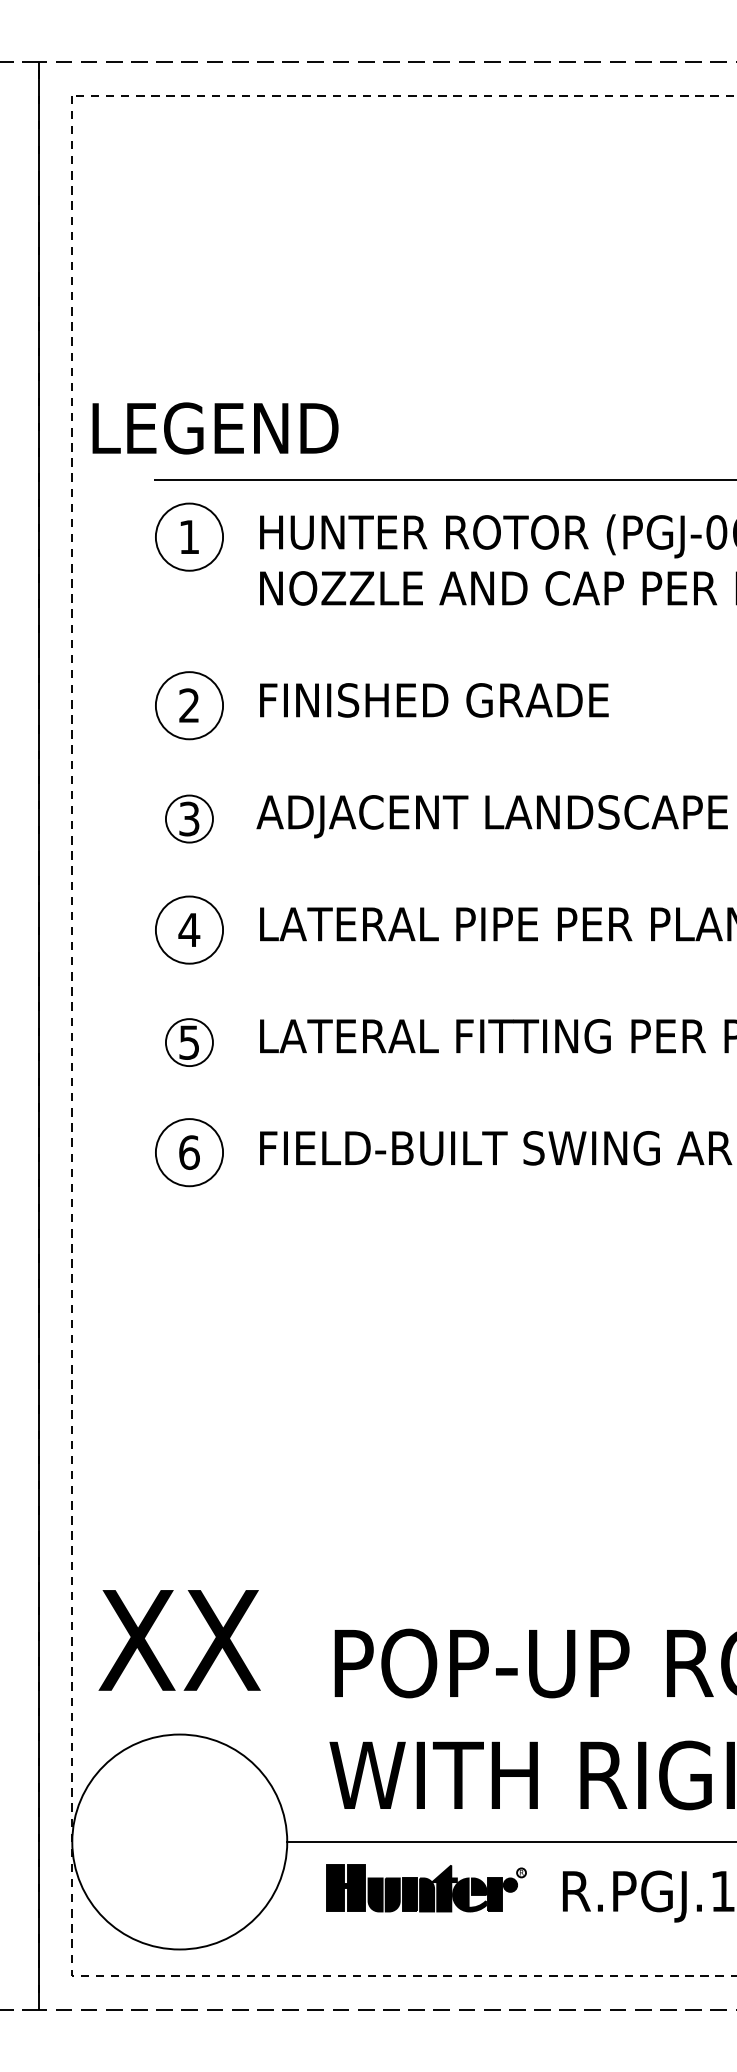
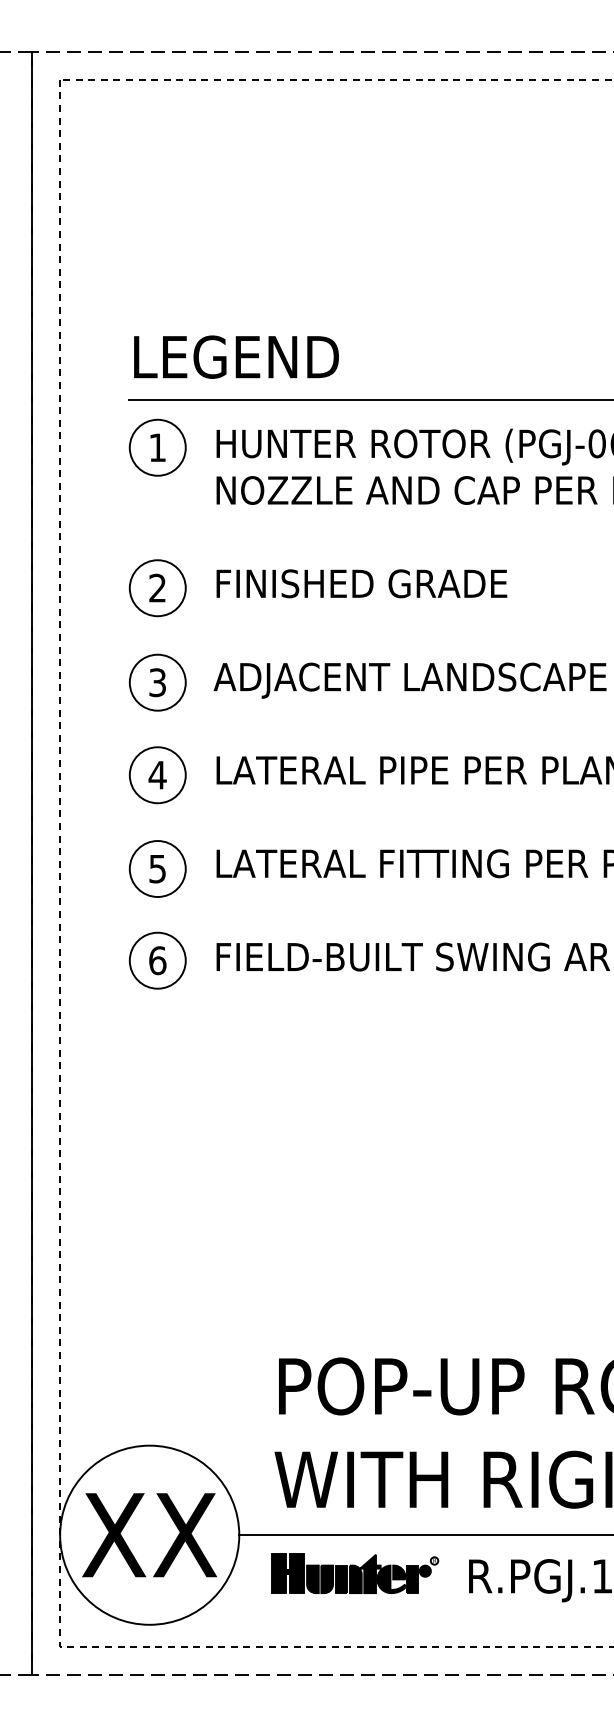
text: (215, 427) -> (236, 356), moved
circle: (189, 818) -> (157, 682), size x1.43
circle: (189, 1043) -> (157, 869), size x1.43
text: (179, 1640) -> (149, 1535), moved

